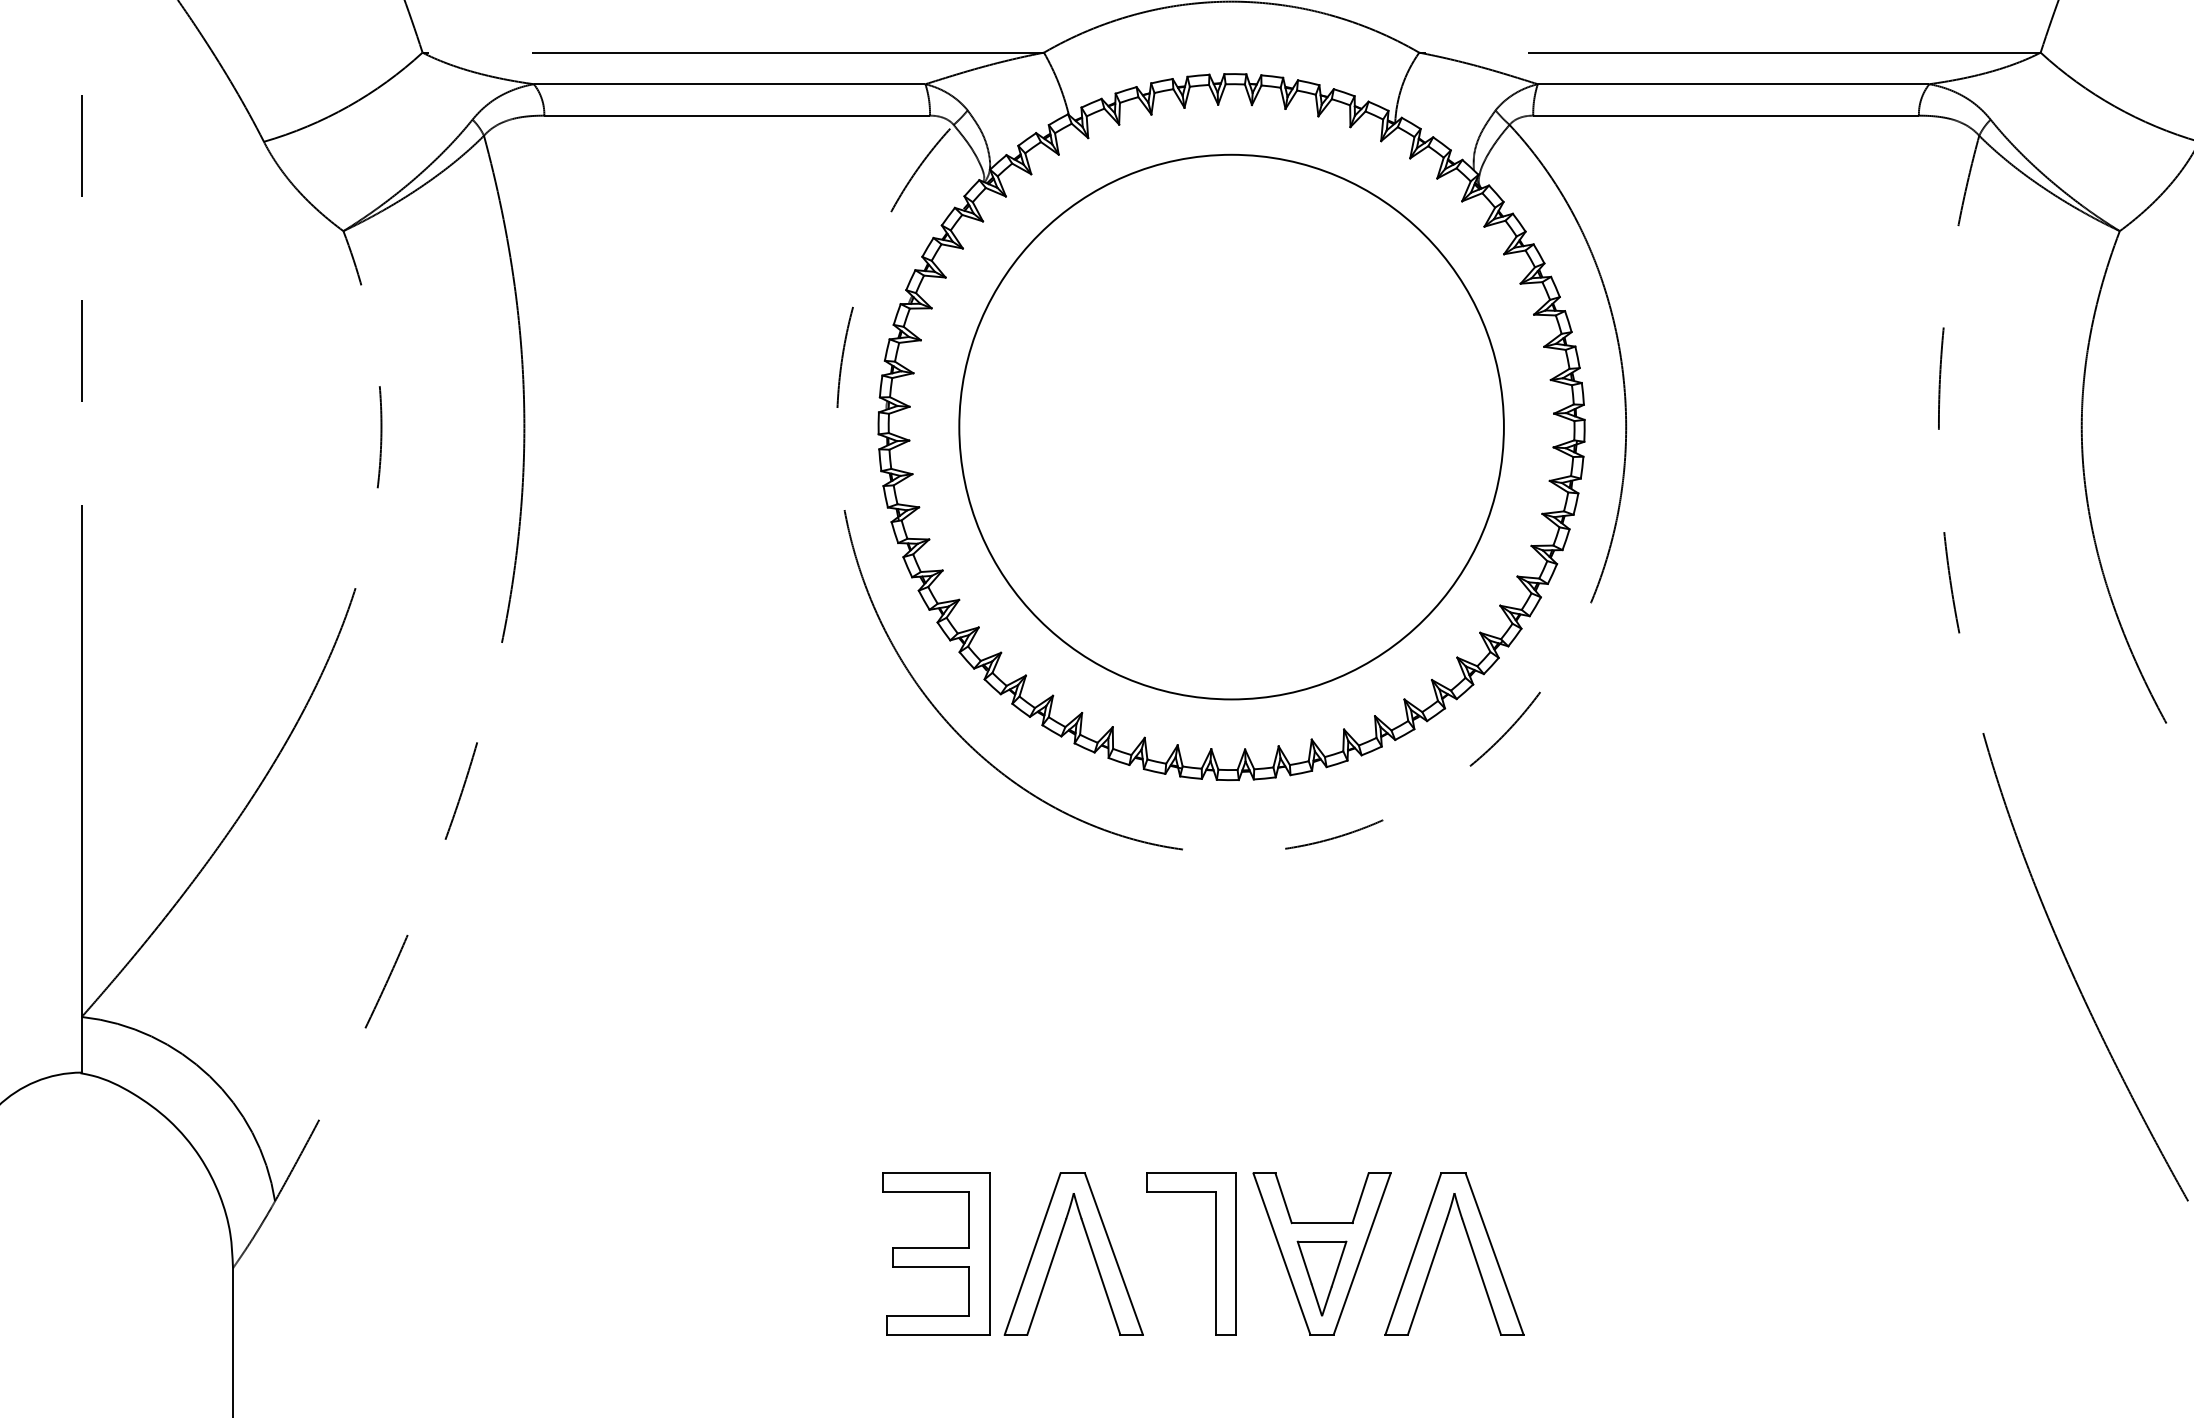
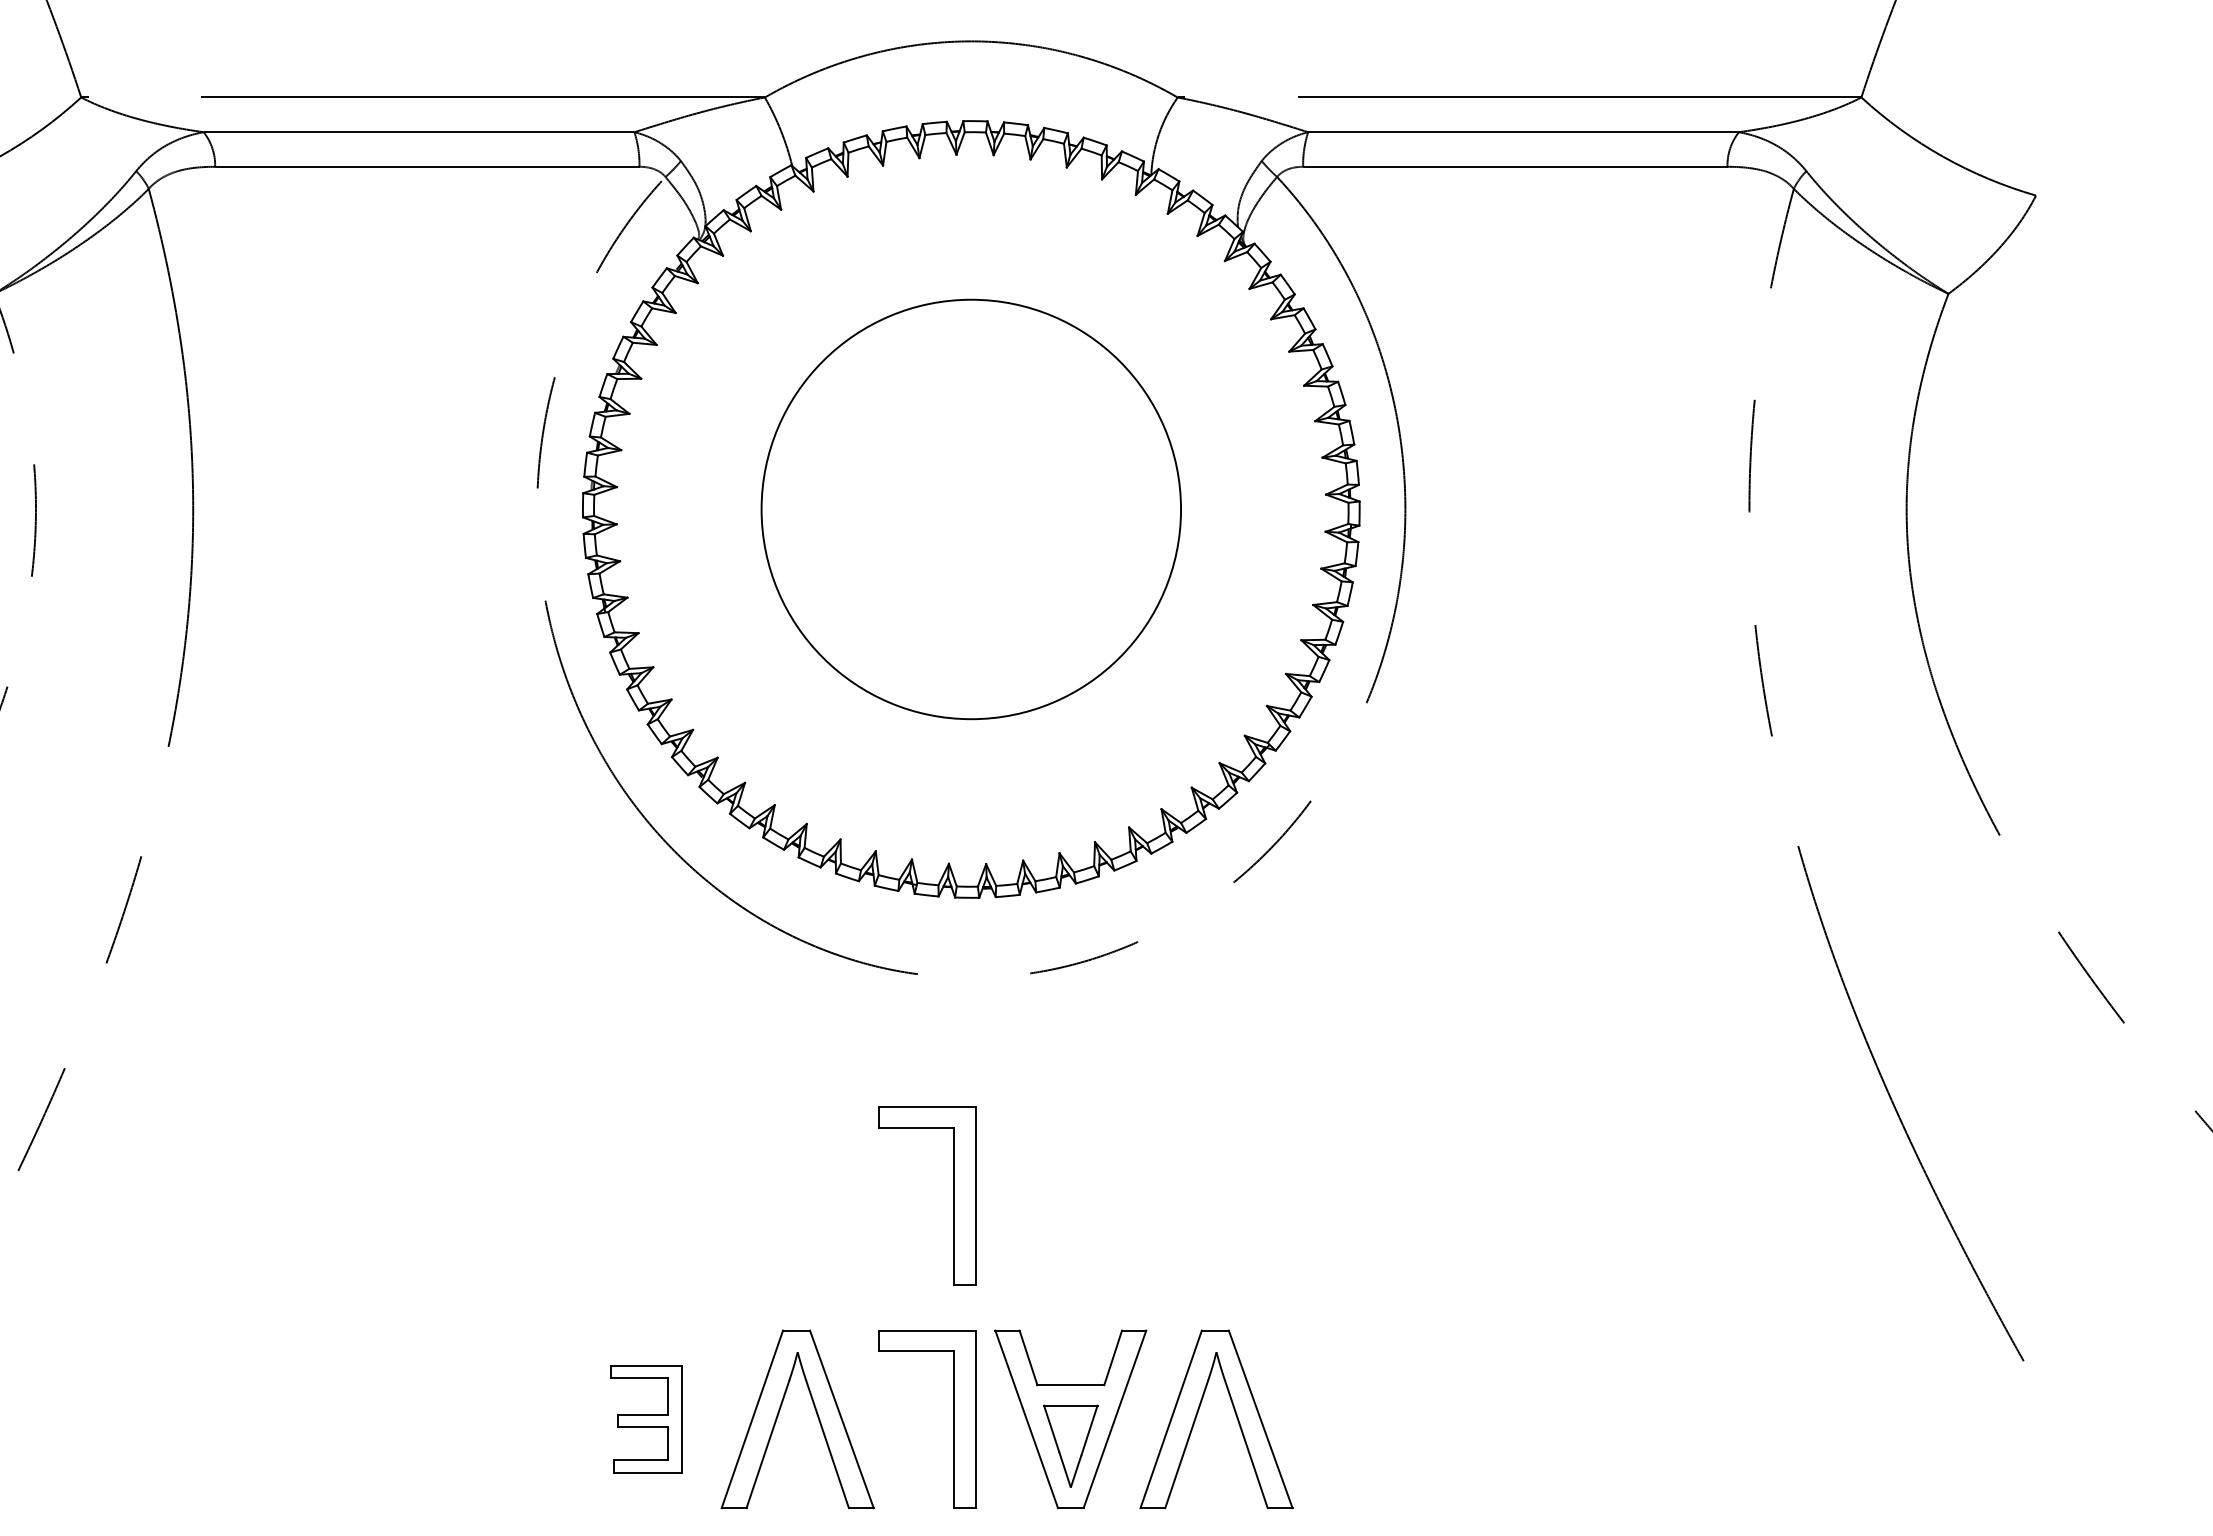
circle: (1231, 426) -> (971, 508), size x0.7
part: (1215, 1050) -> (953, 1195), added
part: (936, 1253) -> (646, 1418), size x0.6

